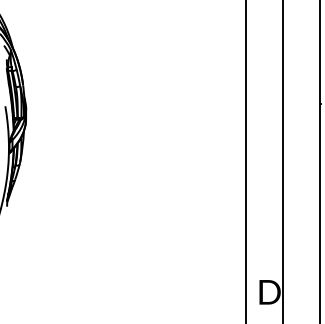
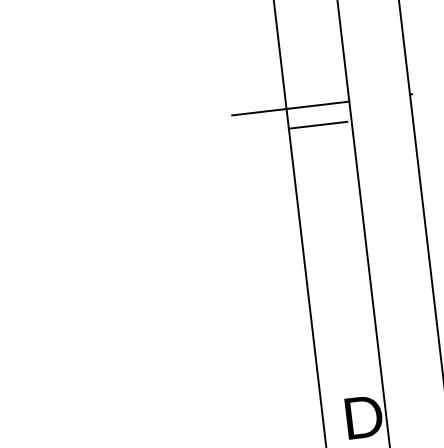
line: (247, 104) -> (289, 108), added
line: (262, 116) -> (317, 125), added

